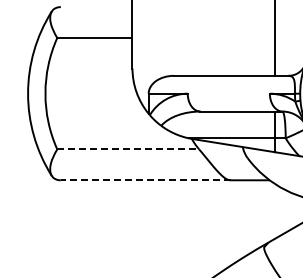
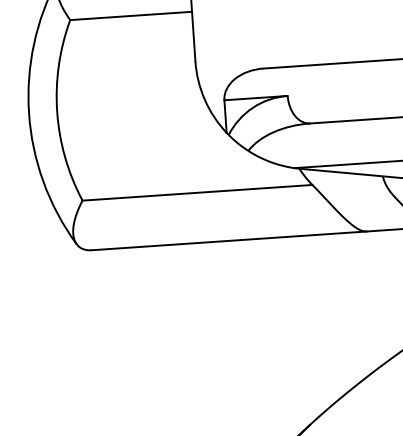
line: (128, 149) -> (197, 192), dashed -> solid
line: (145, 180) -> (228, 241), dashed -> solid

